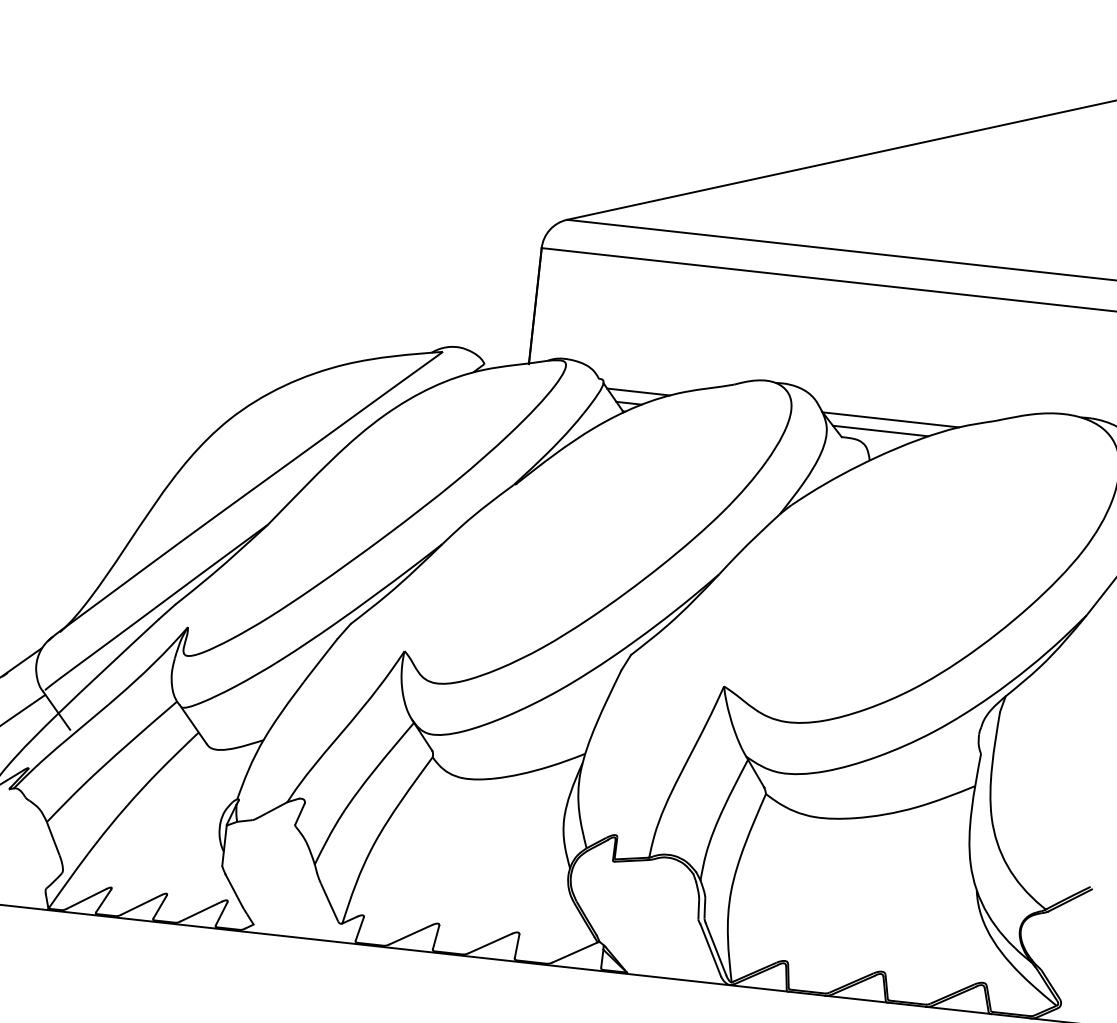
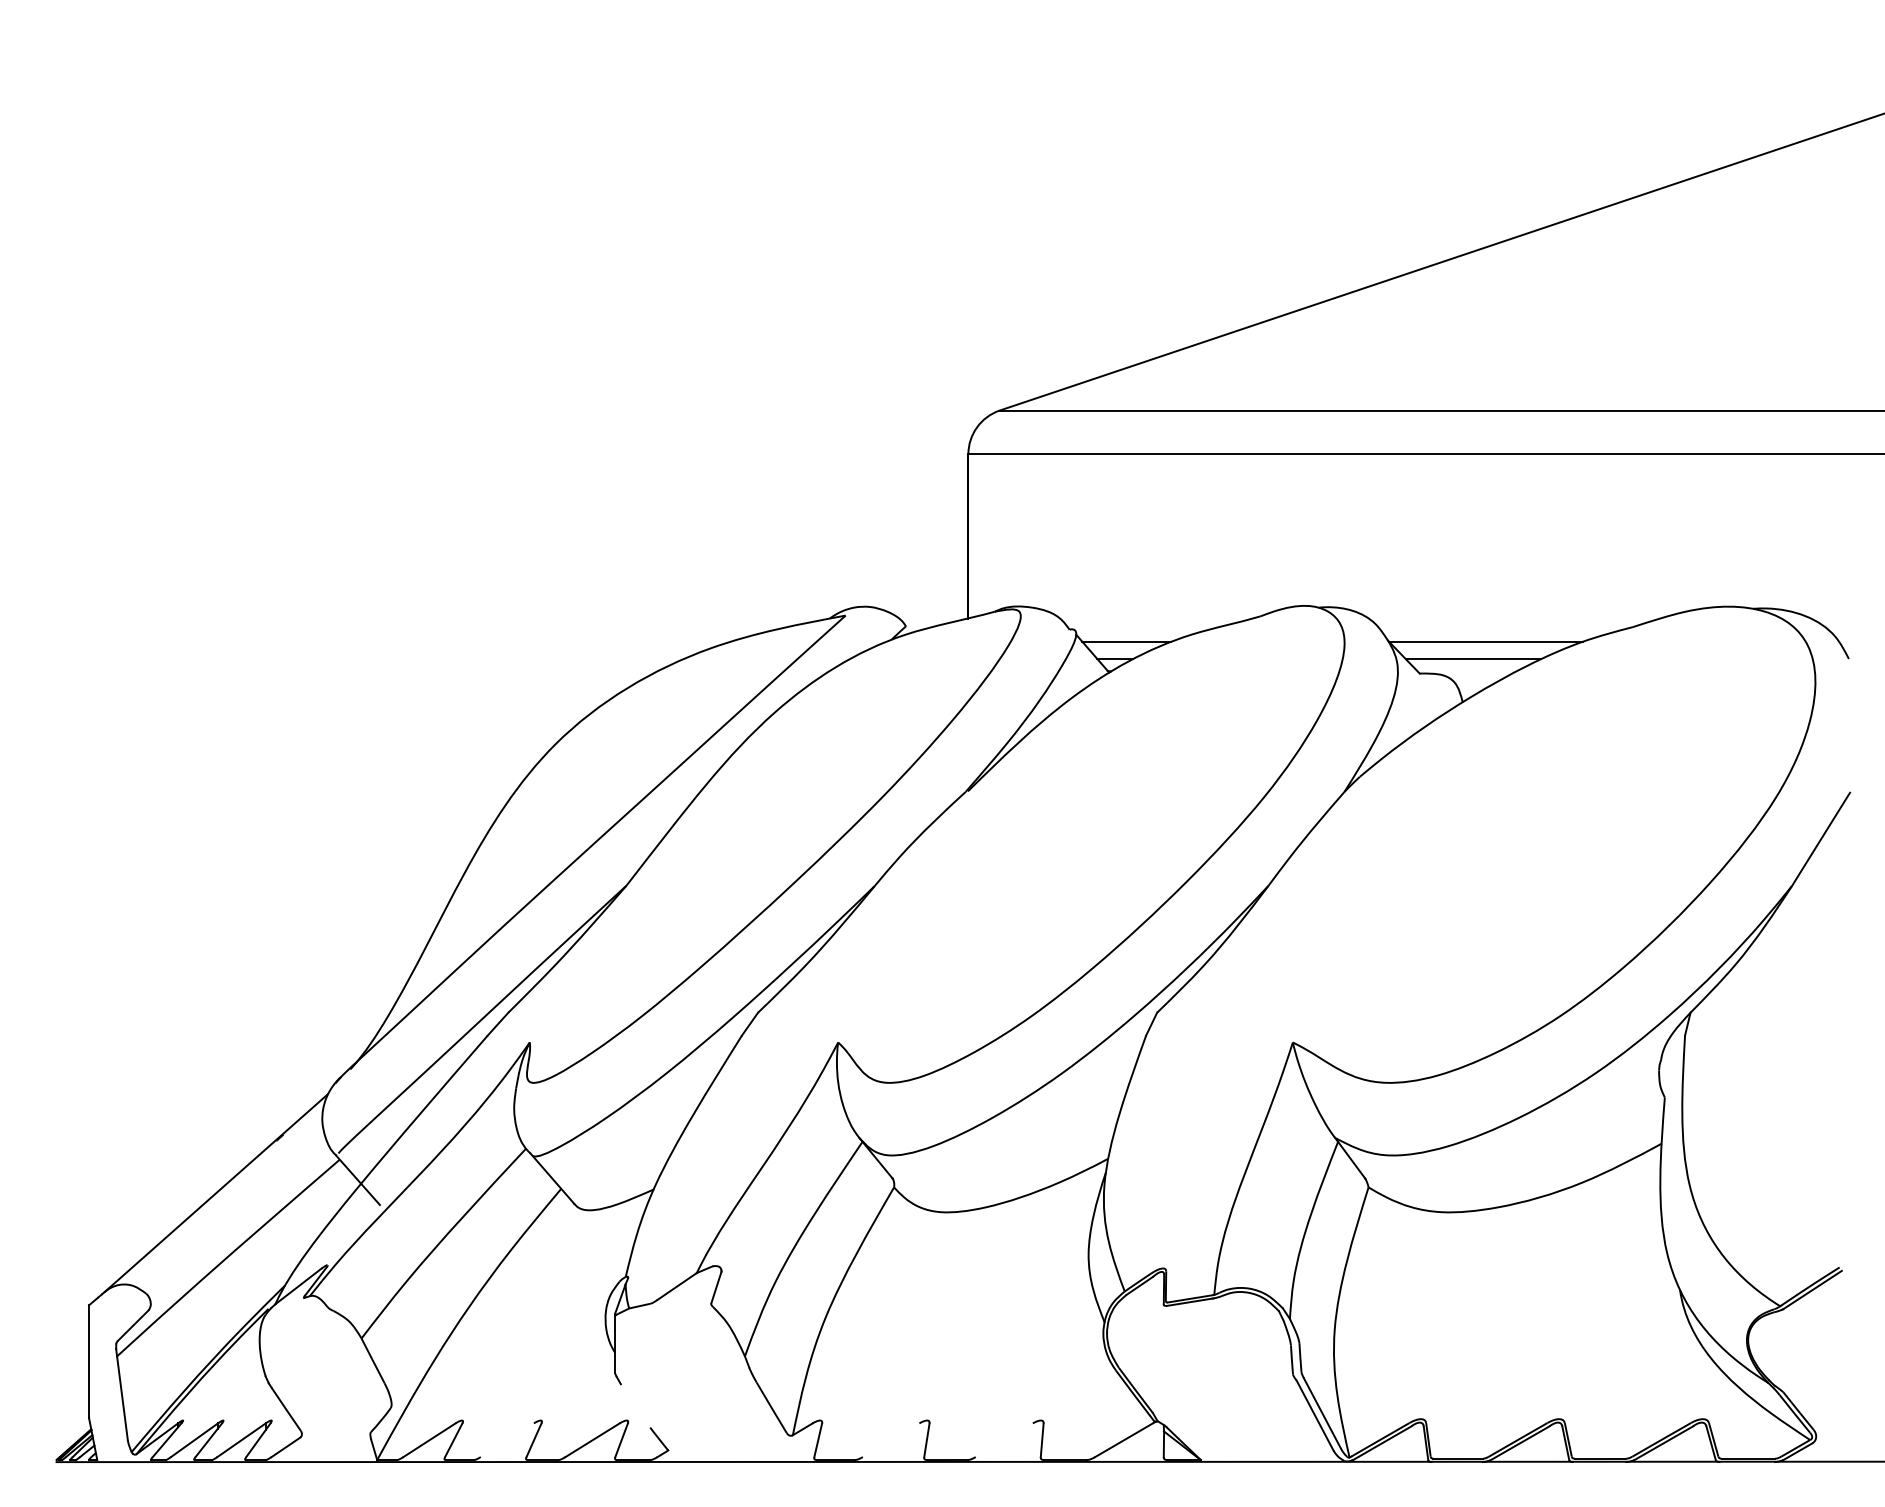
line: (234, 890) -> (635, 1405), removed
line: (140, 905) -> (506, 1440), removed
line: (410, 934) -> (890, 1440), removed
line: (489, 943) -> (1003, 1440), removed

